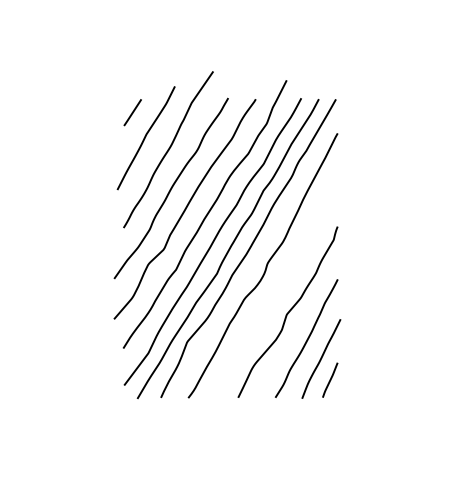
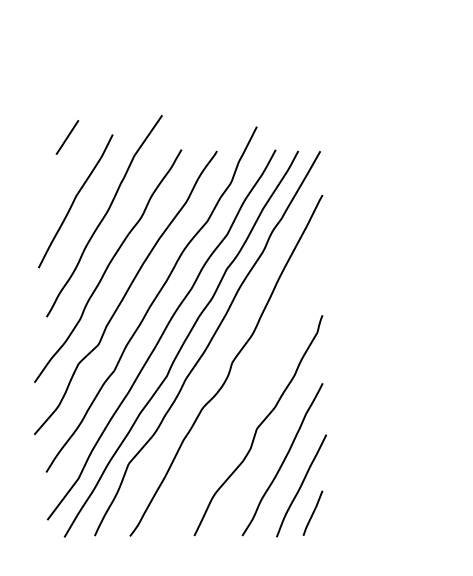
line: (132, 112) -> (67, 137), moved

